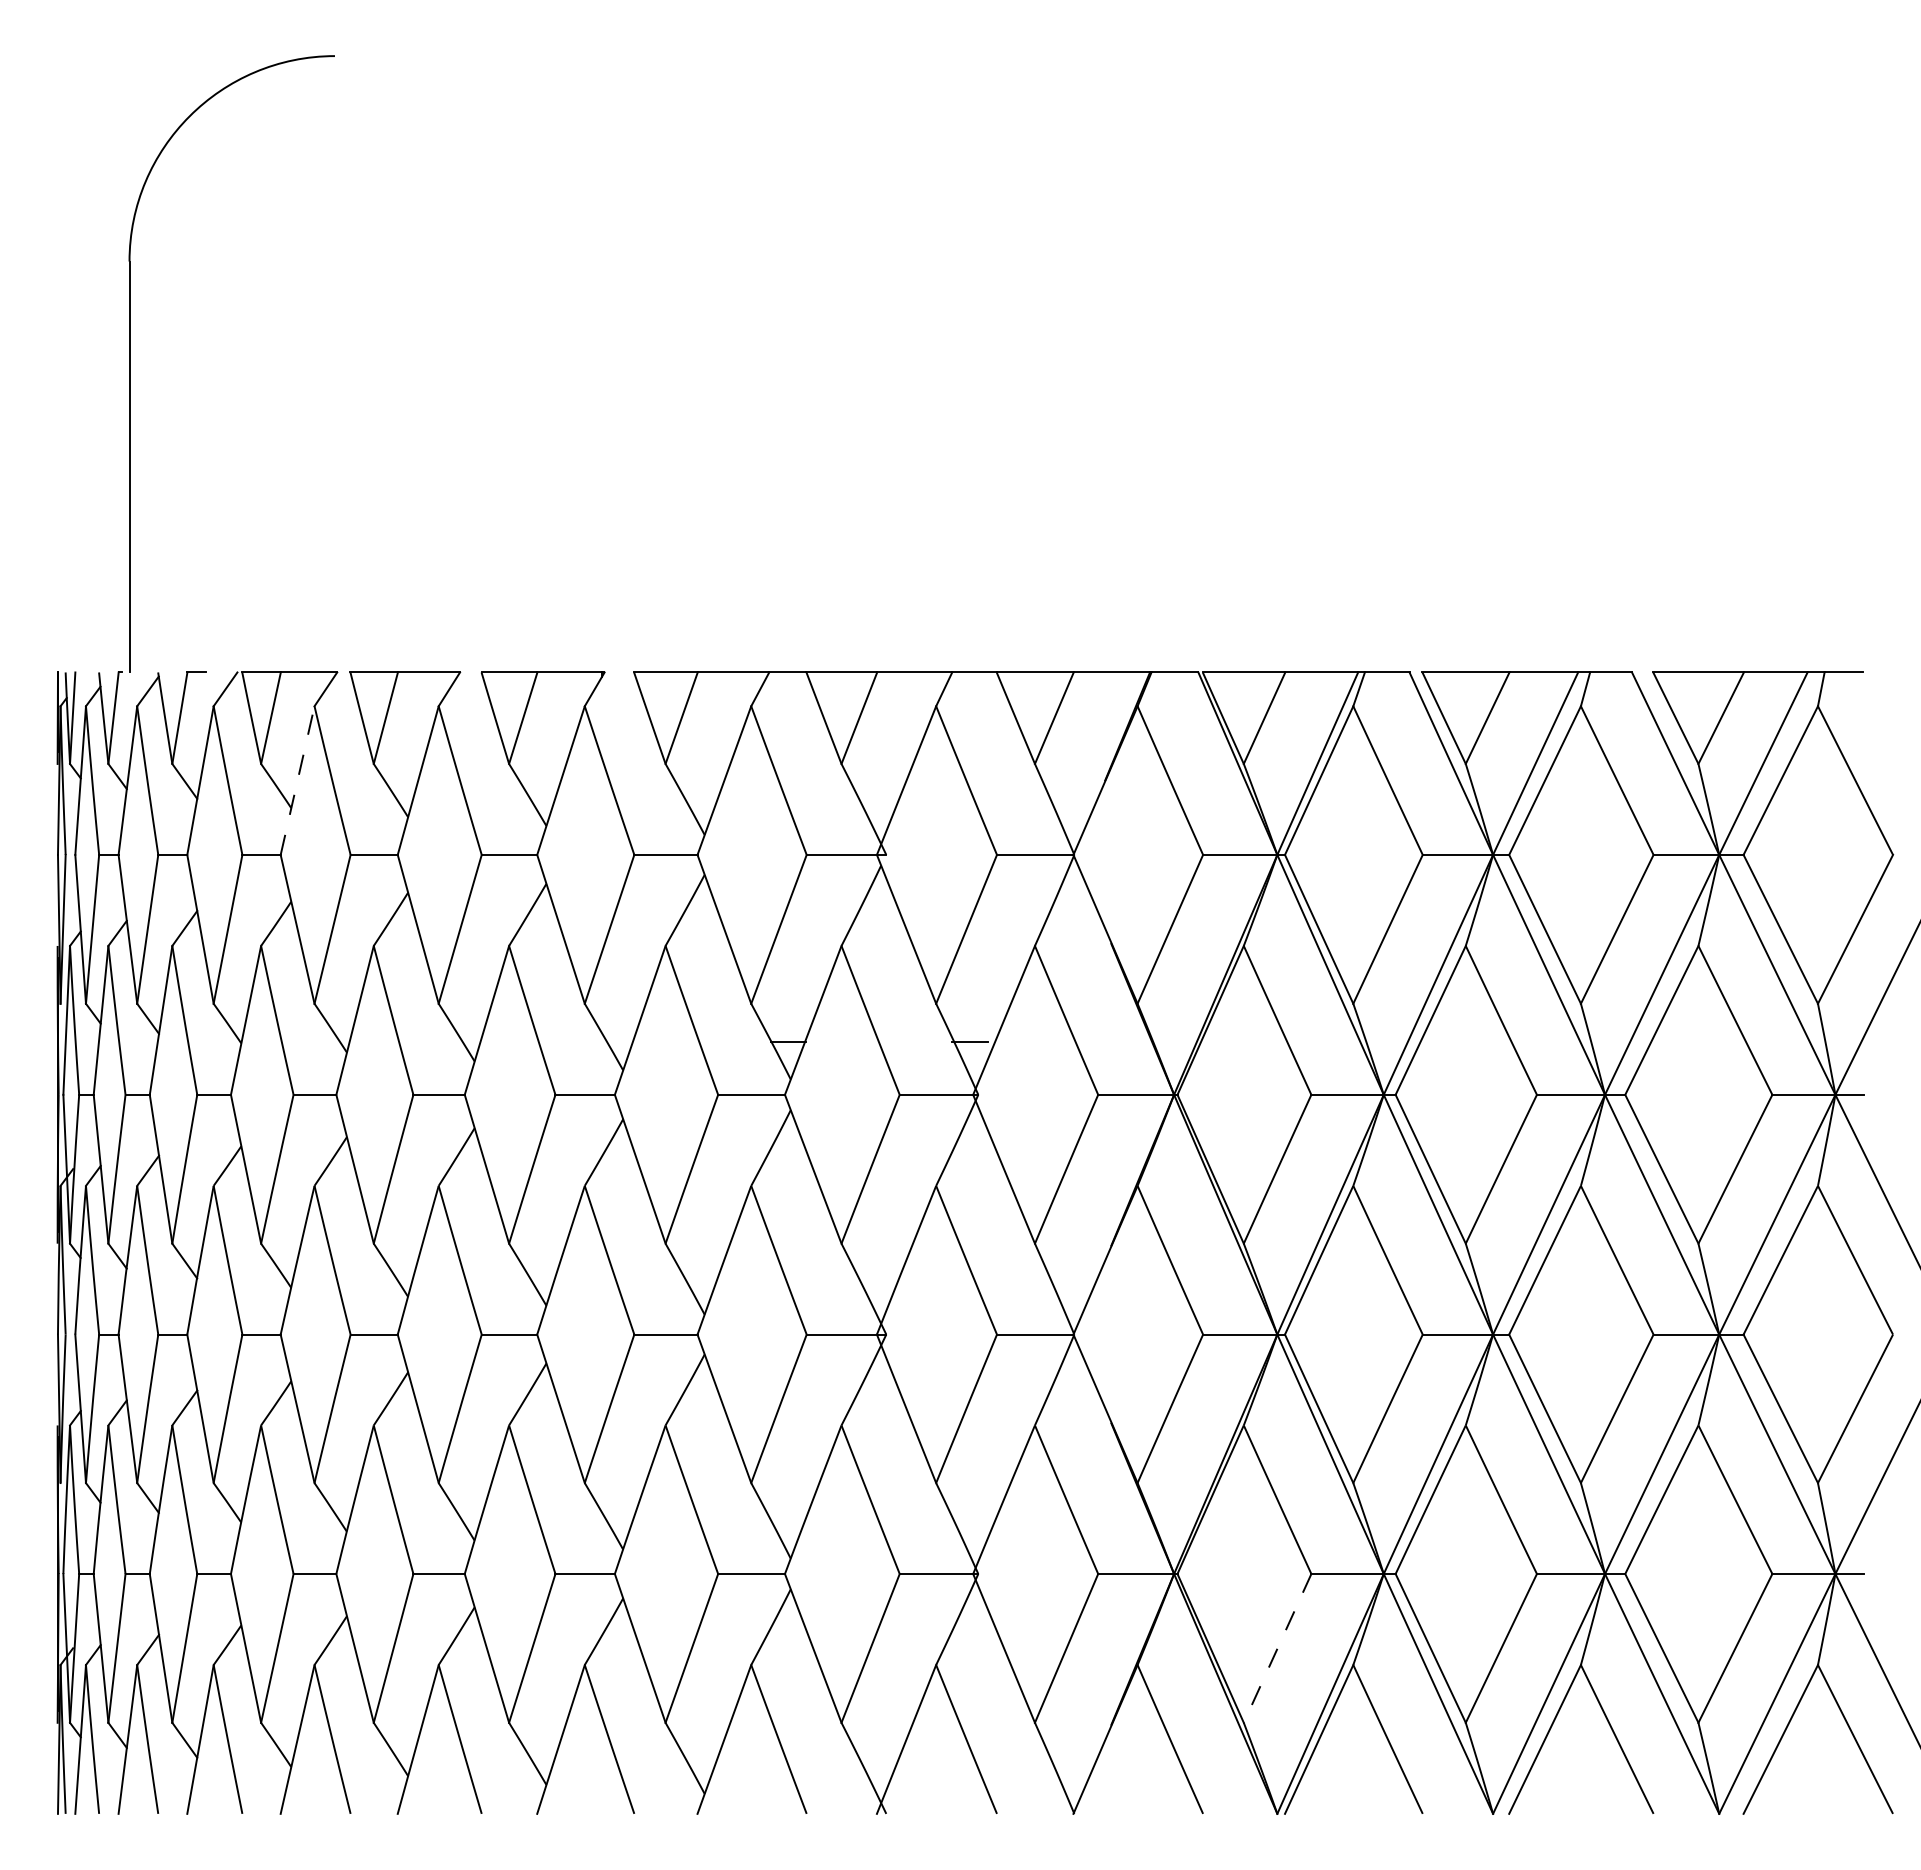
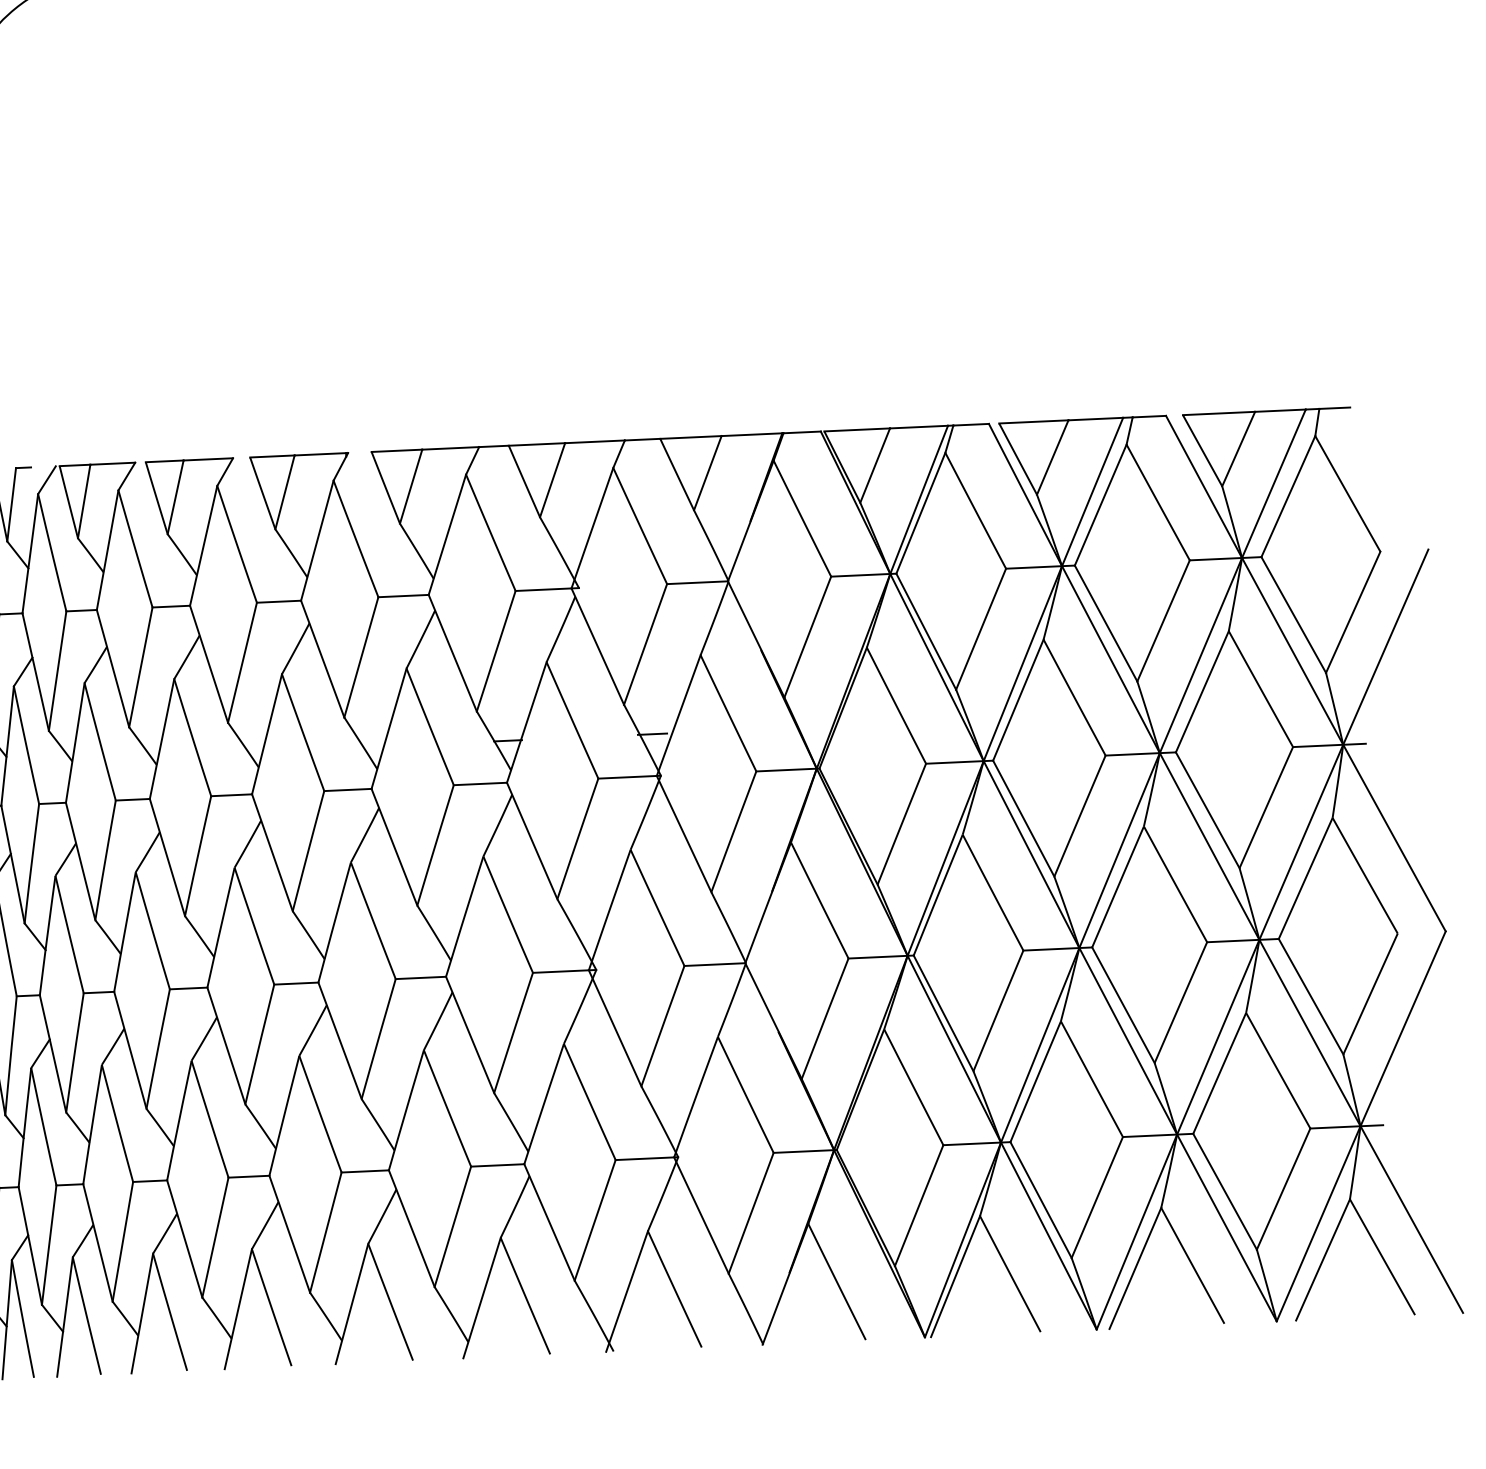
line: (297, 780) -> (107, 550), dashed -> solid
line: (1277, 1648) -> (919, 1205), dashed -> solid

